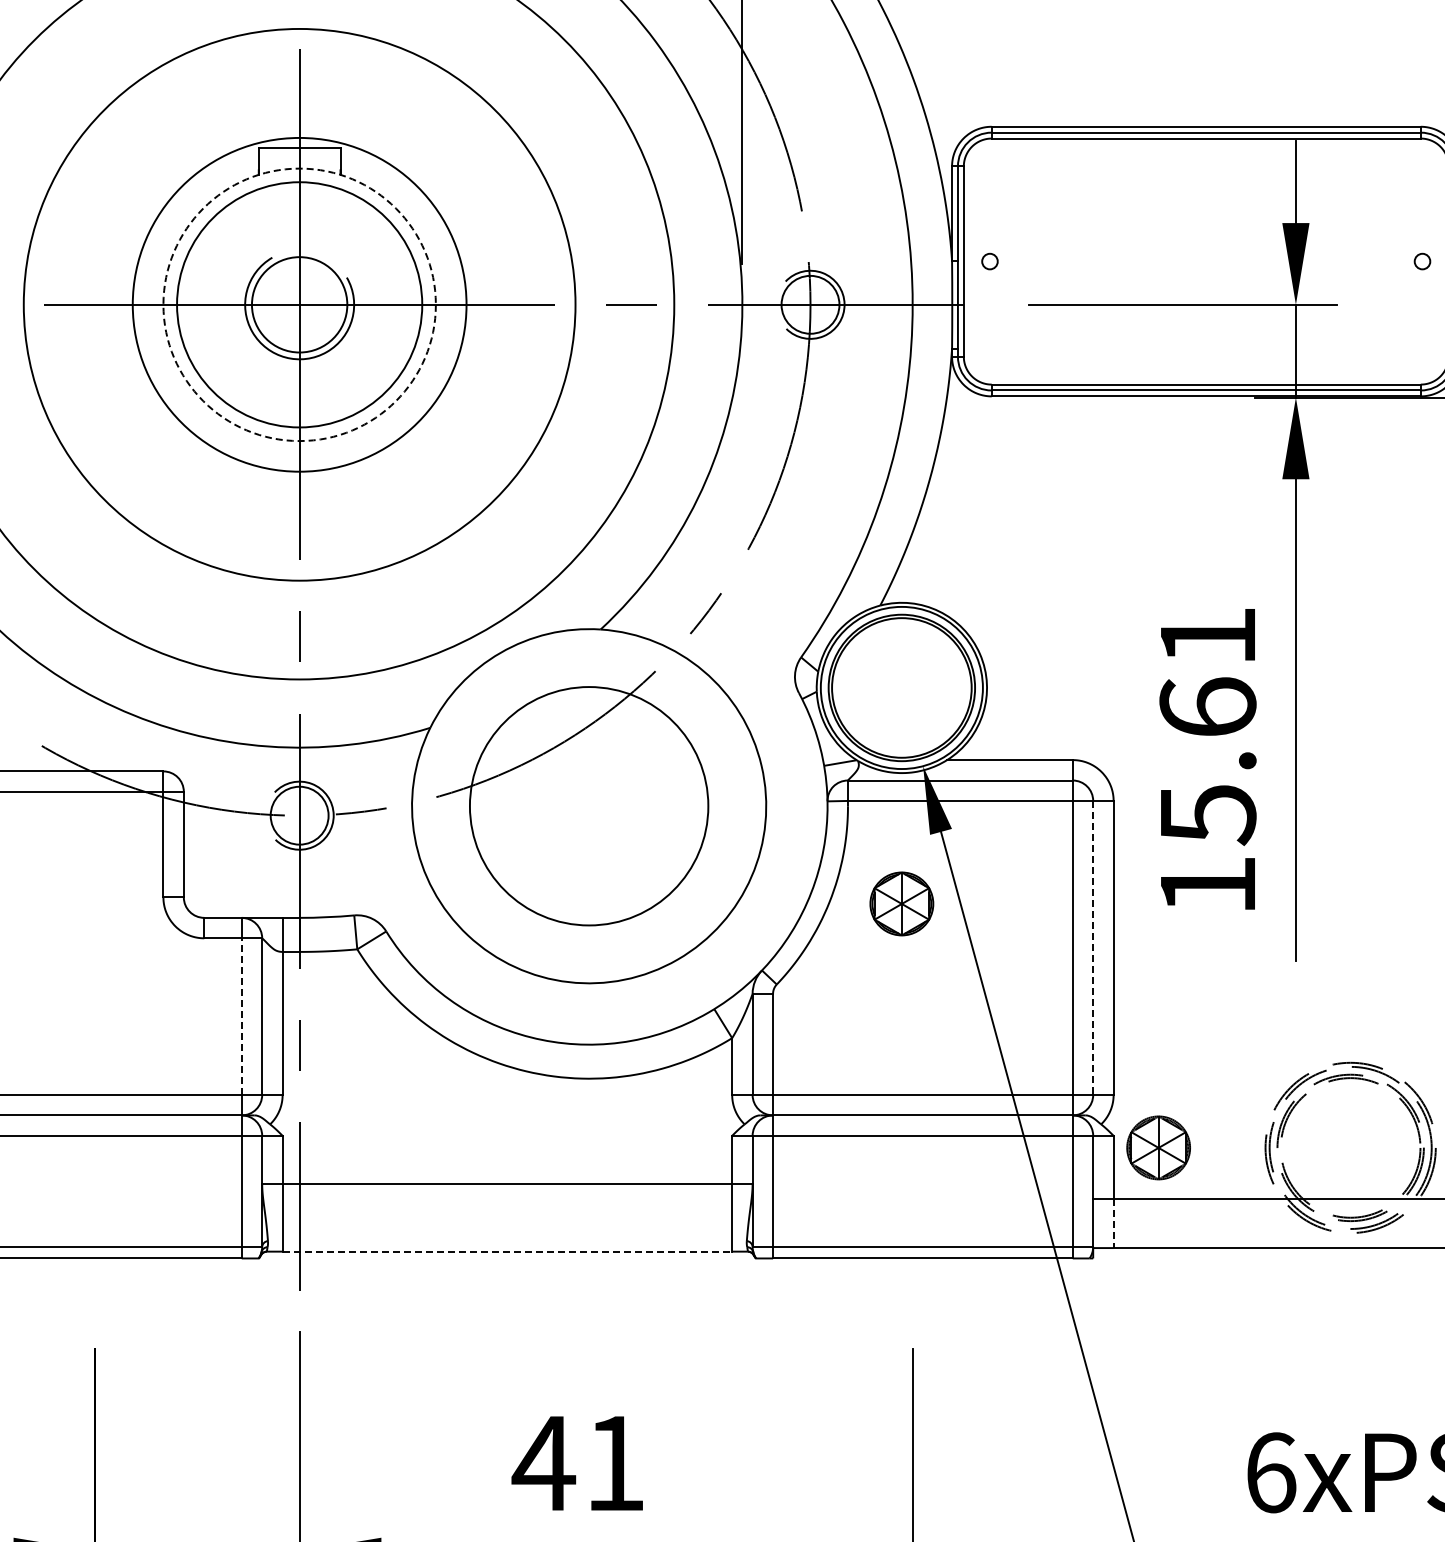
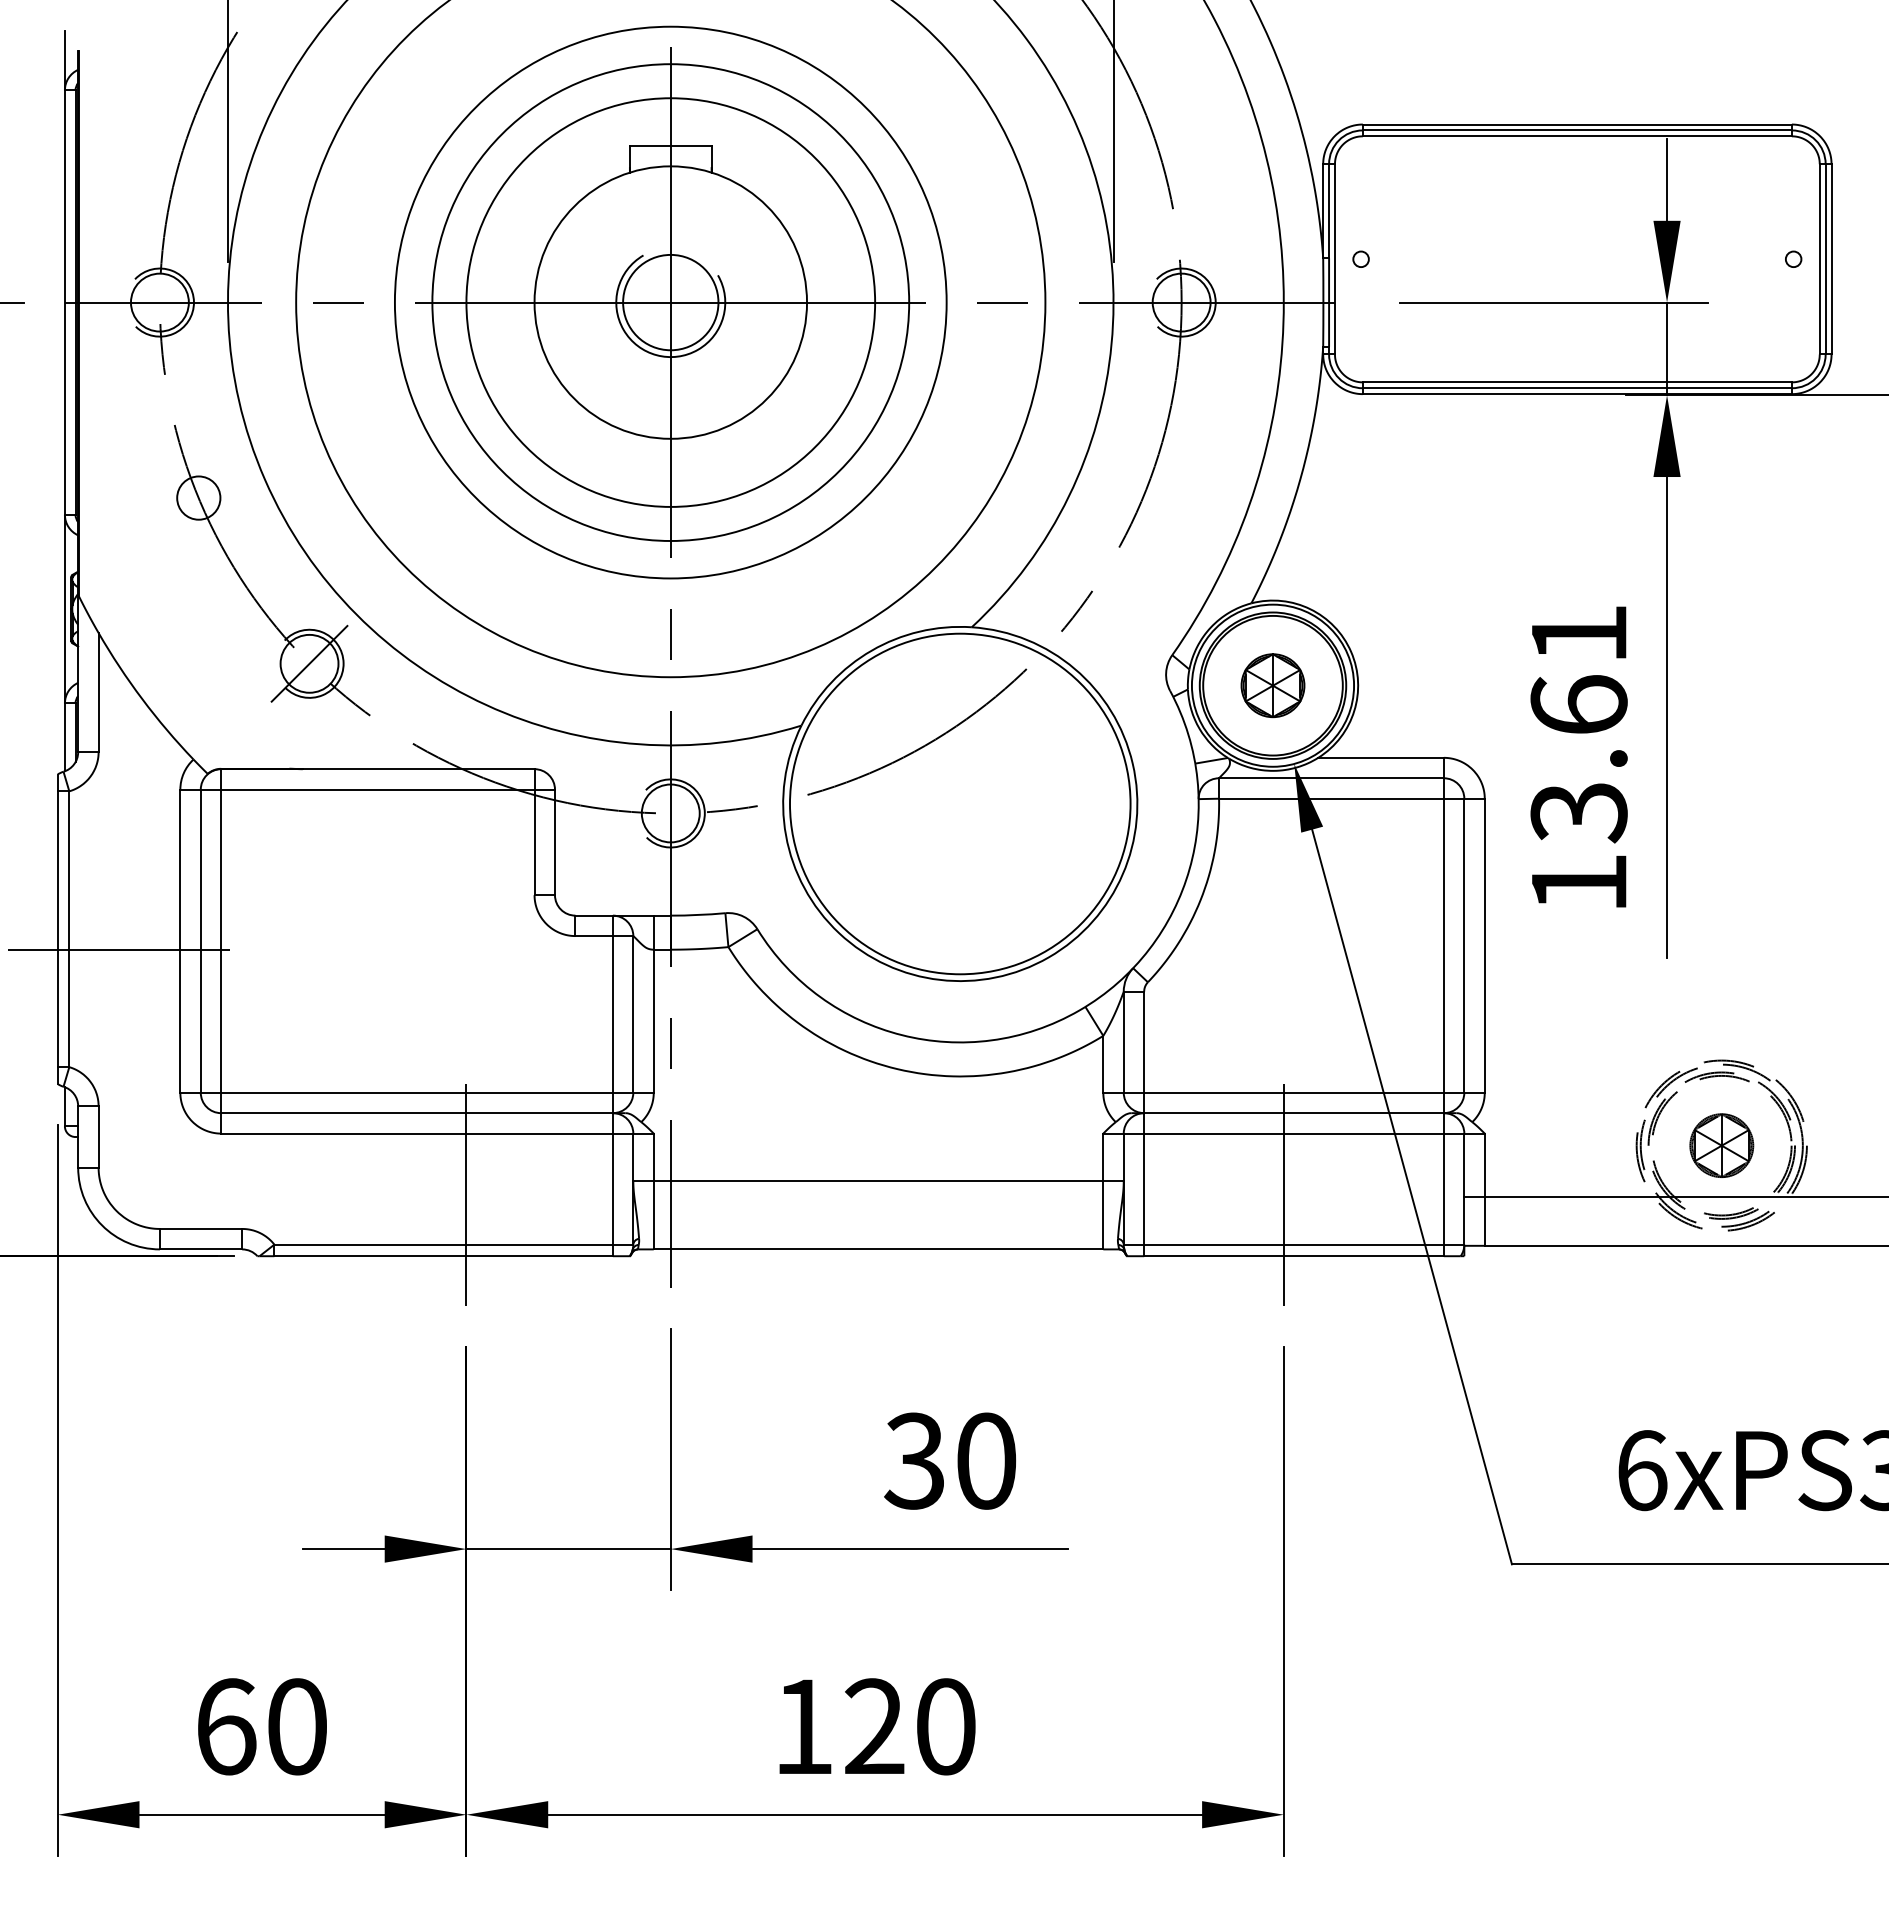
circle: (299, 304) -> (670, 302), dashed -> solid
circle: (299, 304) -> (670, 302), size x1.43
circle: (299, 304) -> (670, 302), size x1.67
circle: (588, 805) -> (959, 803), size x1.43
text: (1207, 815) -> (1578, 813), 15.61 -> 13.61
part: (901, 903) -> (1272, 685), moved
line: (1093, 948) -> (1464, 946), dashed -> solid
line: (241, 1015) -> (612, 1013), dashed -> solid
part: (1158, 1147) -> (1721, 1145), moved
line: (95, 1196) -> (466, 1194), added
line: (912, 1196) -> (1283, 1194), added
line: (1113, 1223) -> (1484, 1221), dashed -> solid
line: (507, 1251) -> (878, 1249), dashed -> solid
text: (578, 1462) -> (949, 1460), 41 -> 30

